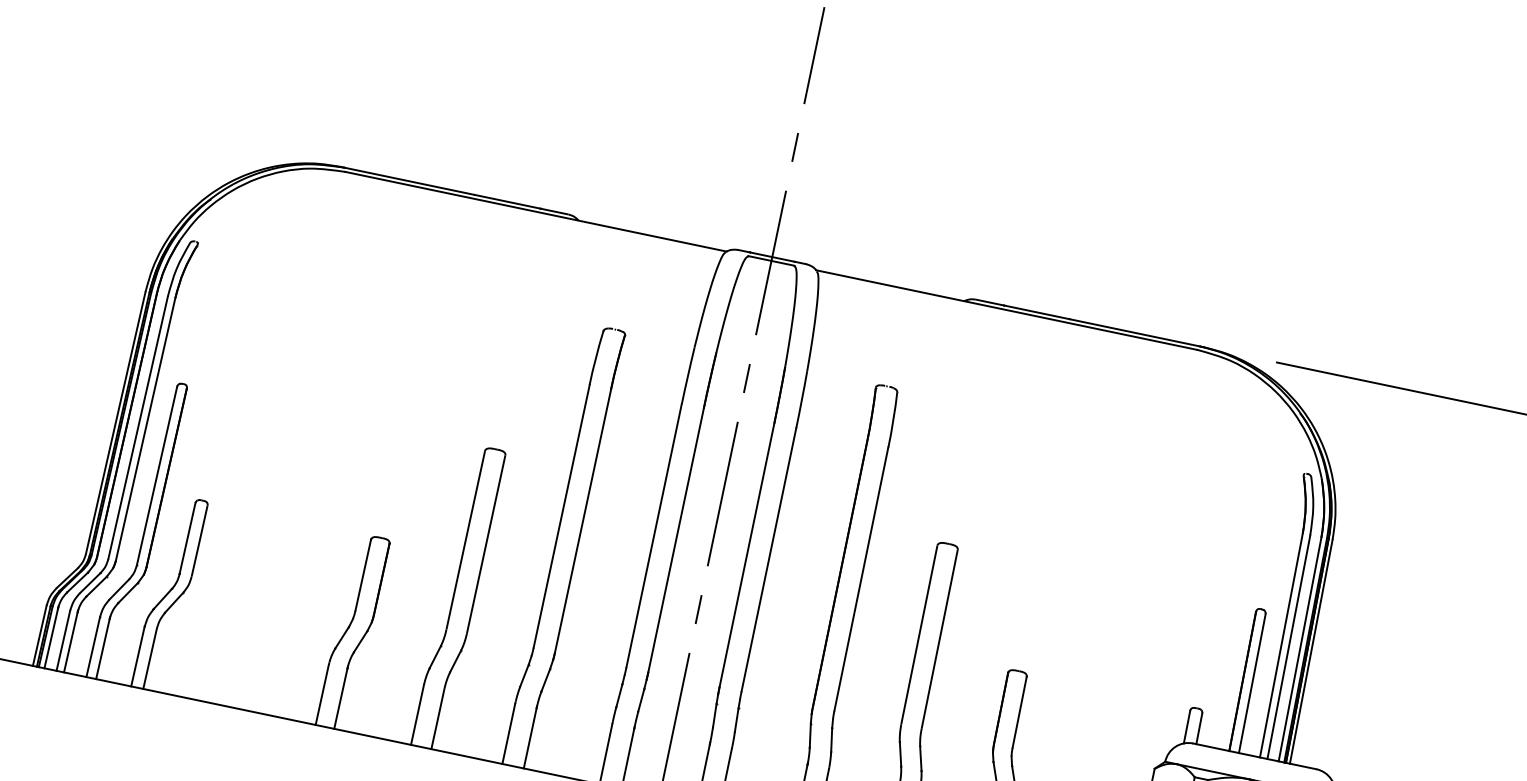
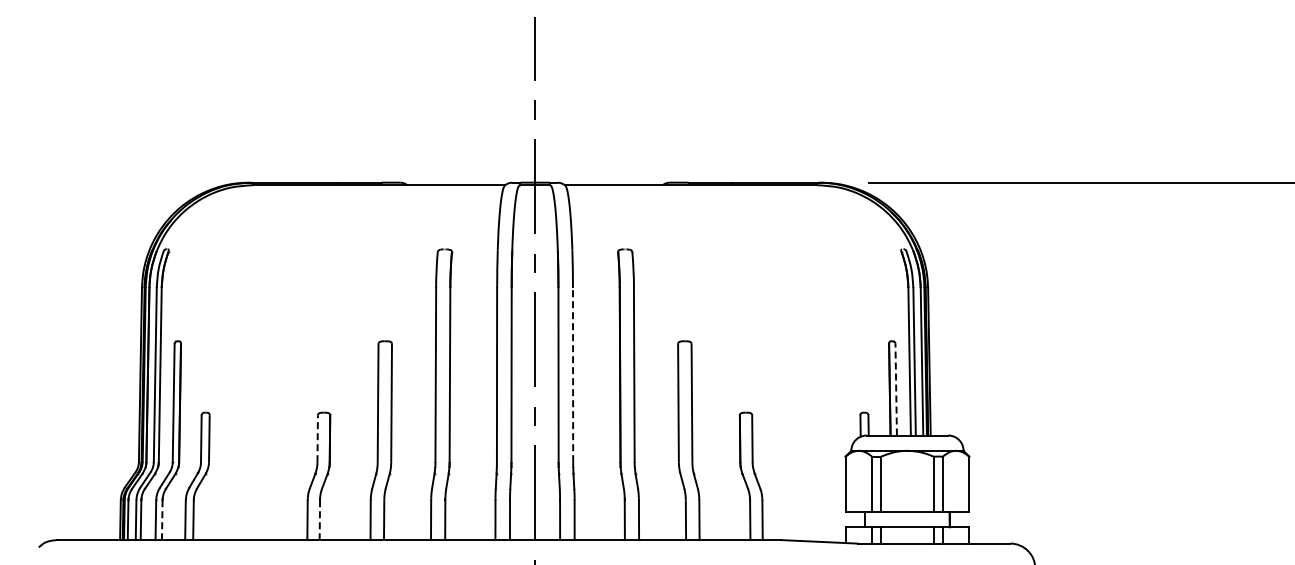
line: (769, 558) -> (573, 374), solid -> dashed
line: (363, 574) -> (317, 438), solid -> dashed
line: (103, 649) -> (162, 520), solid -> dashed
line: (1252, 683) -> (896, 389), solid -> dashed
line: (340, 699) -> (319, 520), solid -> dashed

